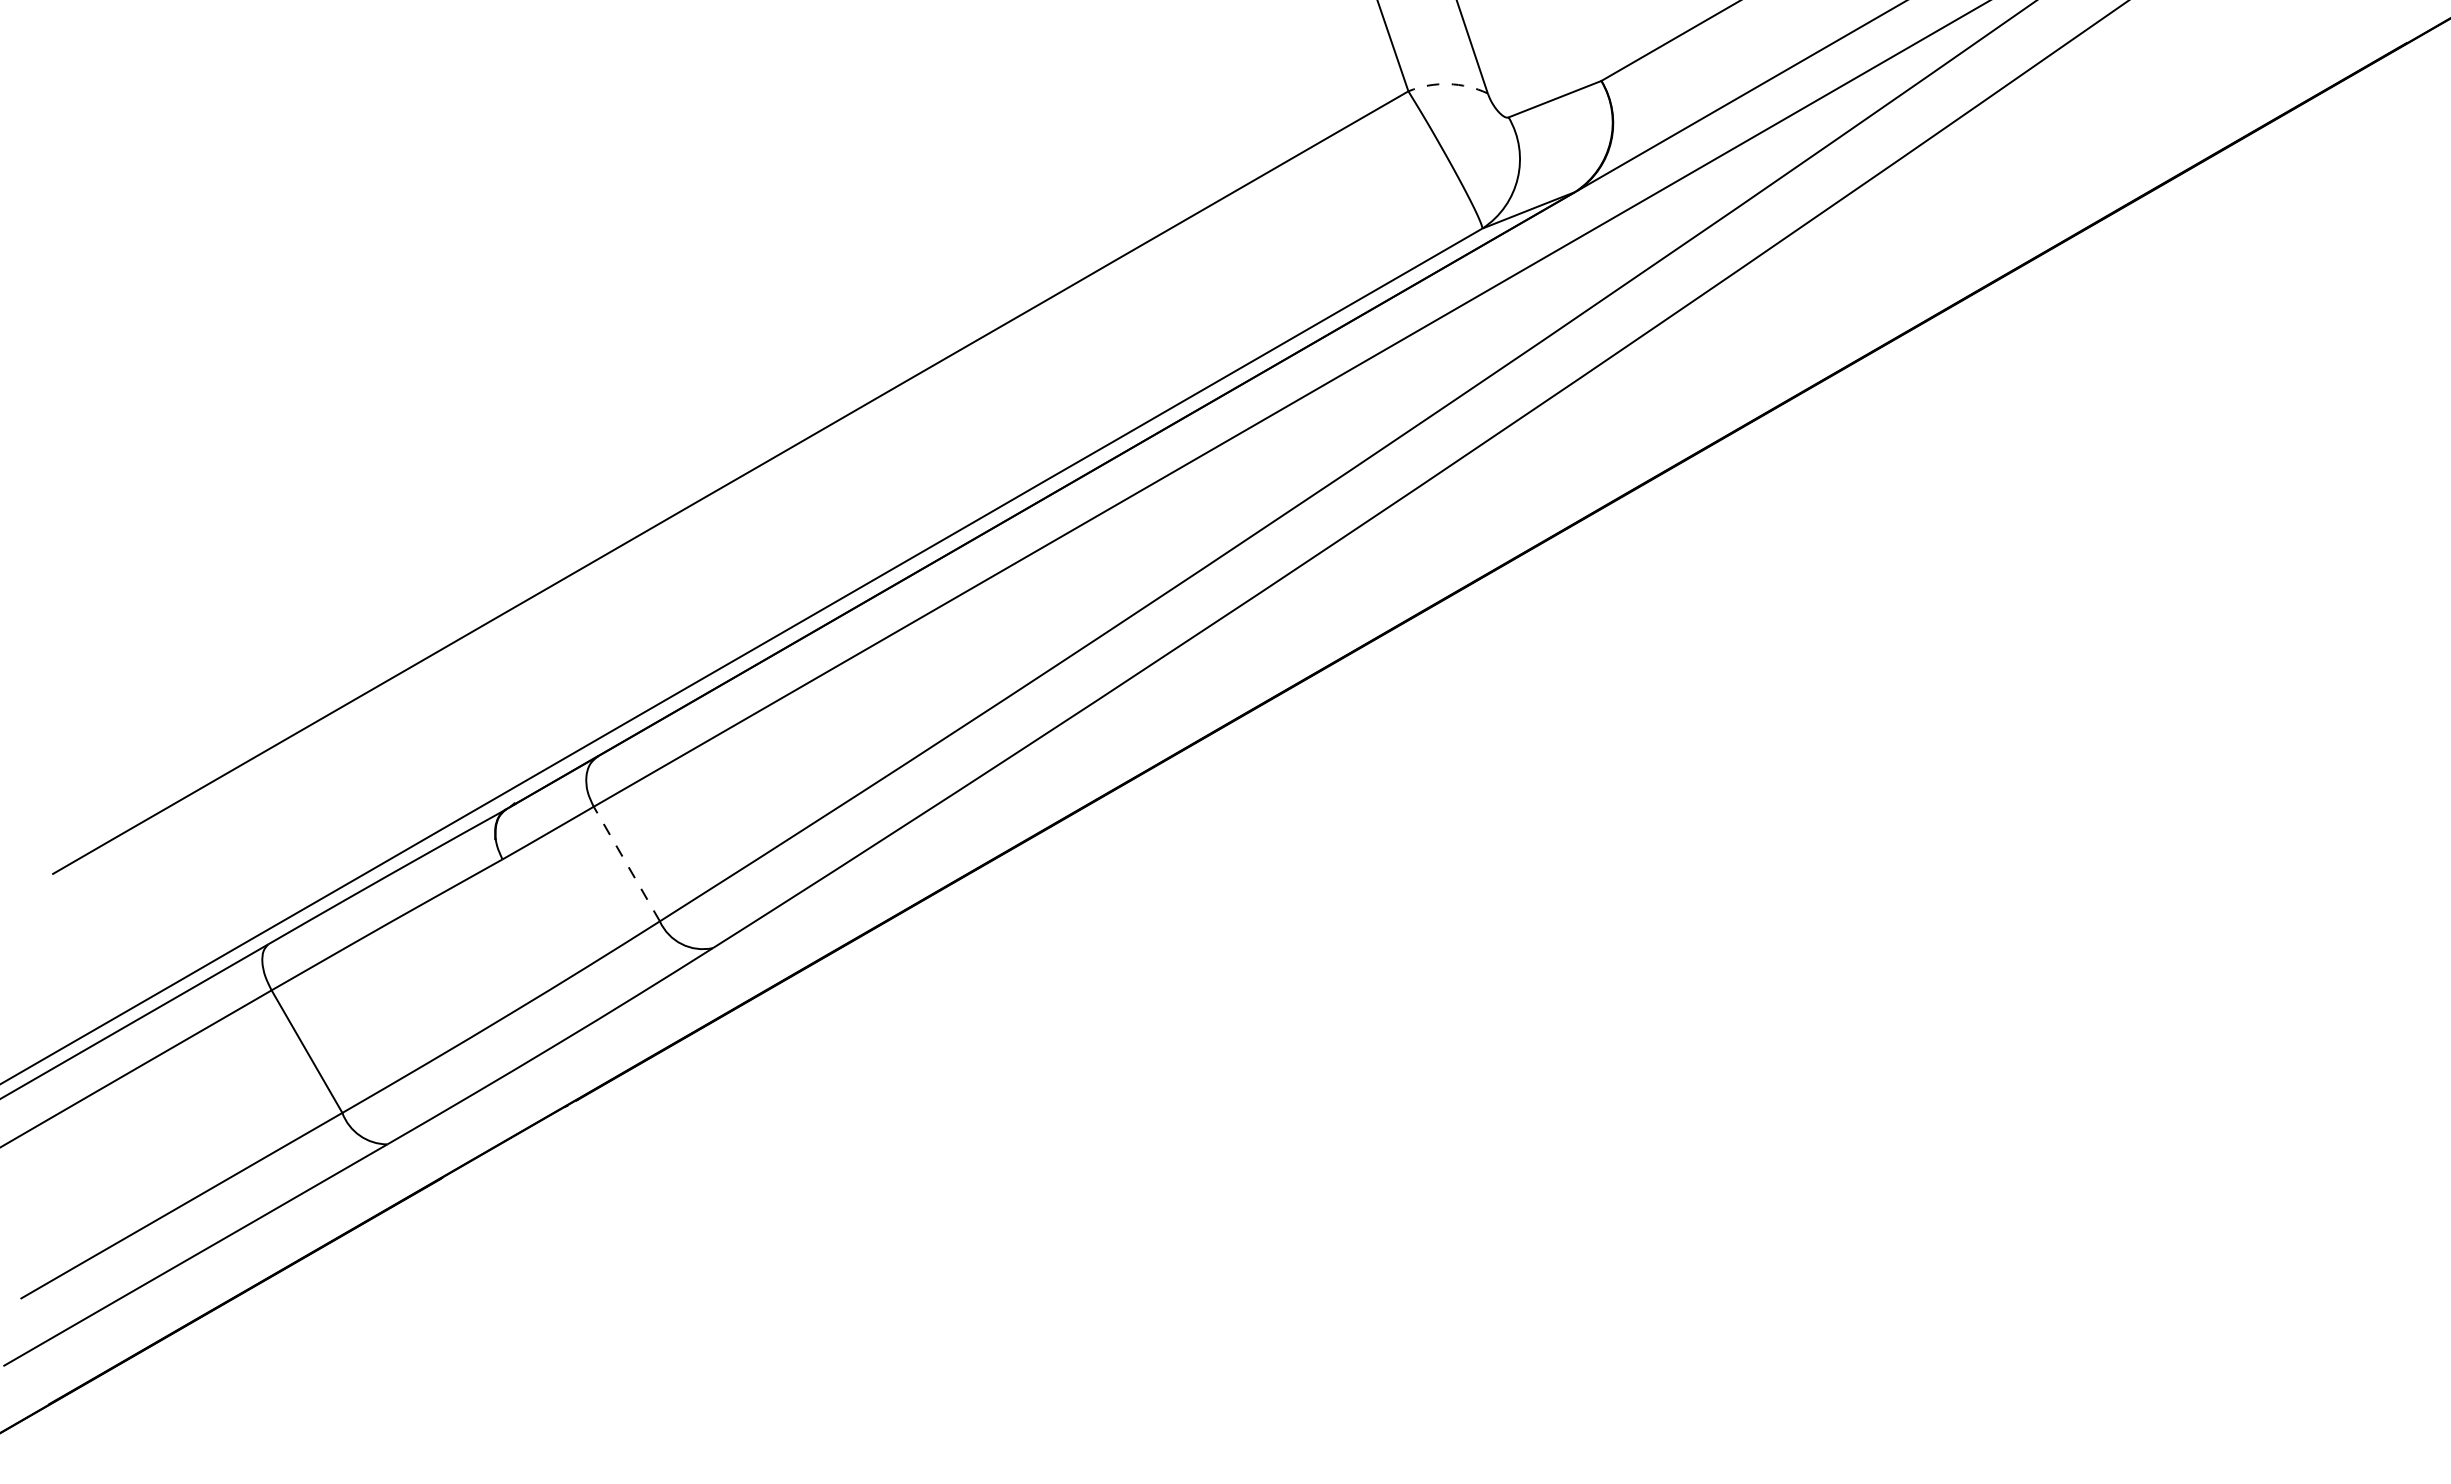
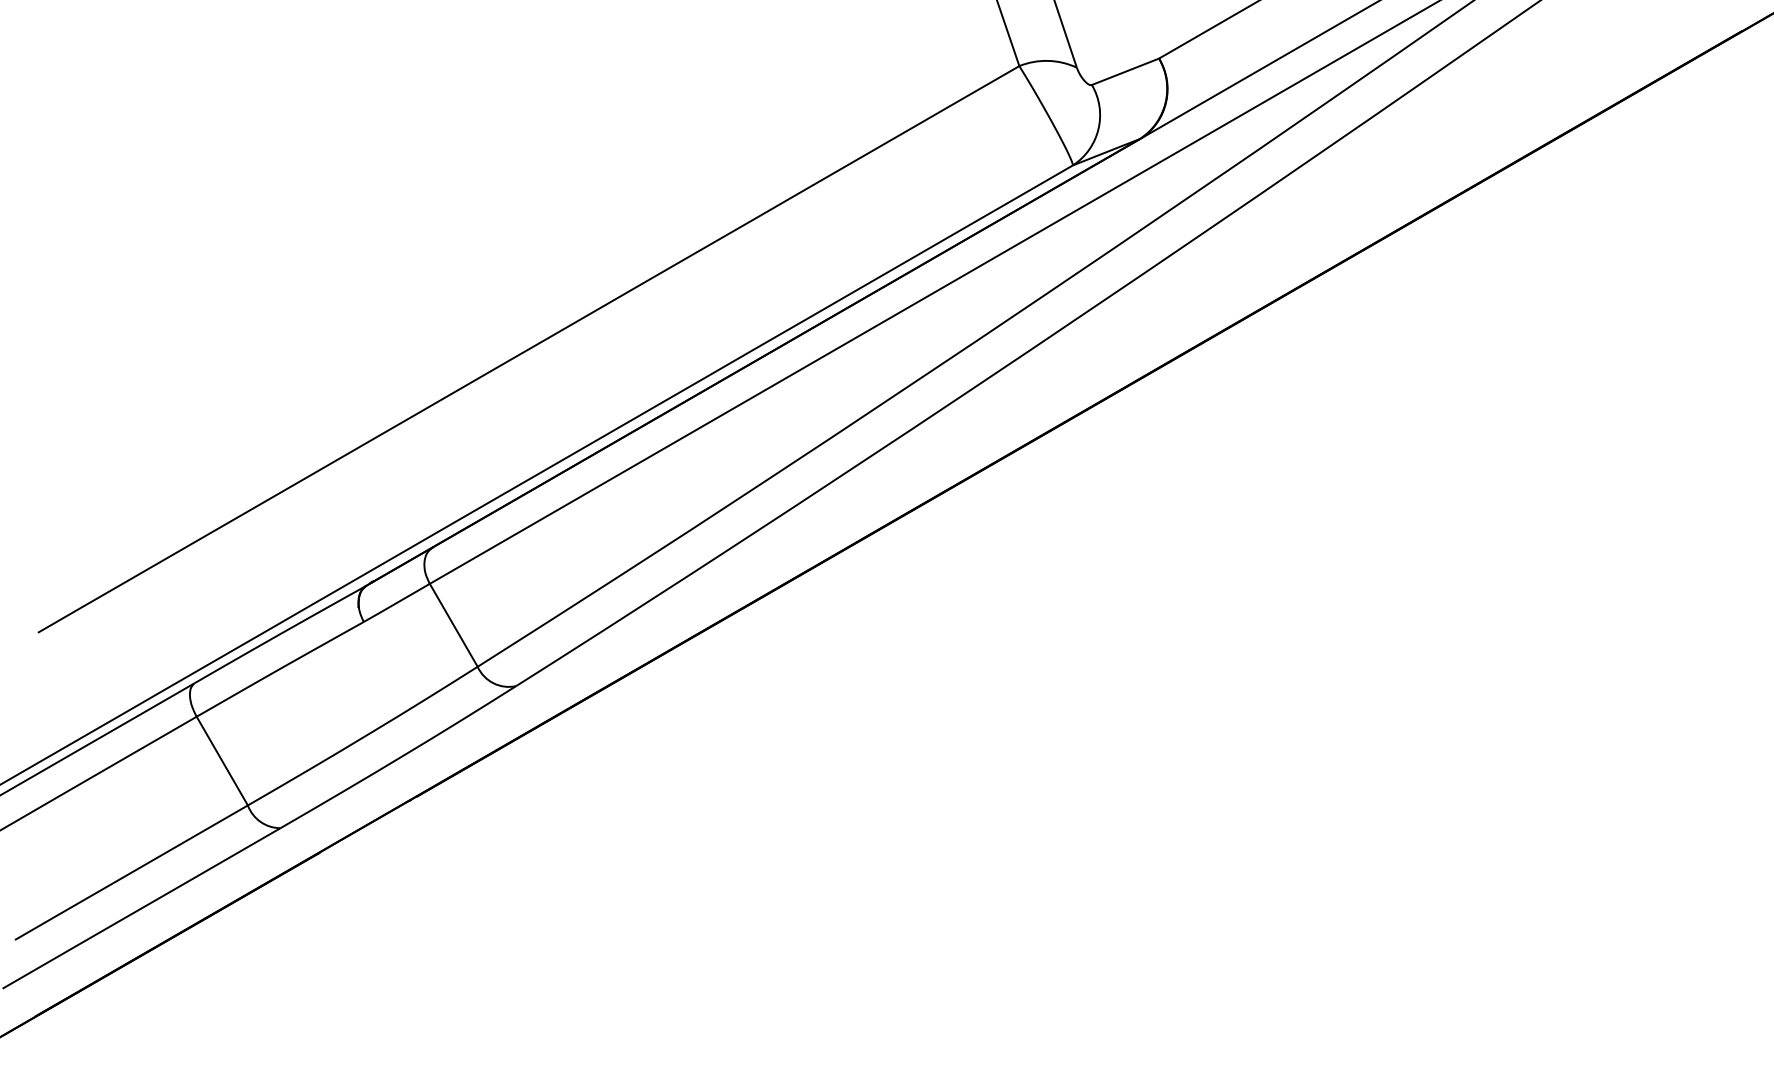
arc: (1448, 84) -> (1048, 61), dashed -> solid
line: (626, 863) -> (453, 624), dashed -> solid

